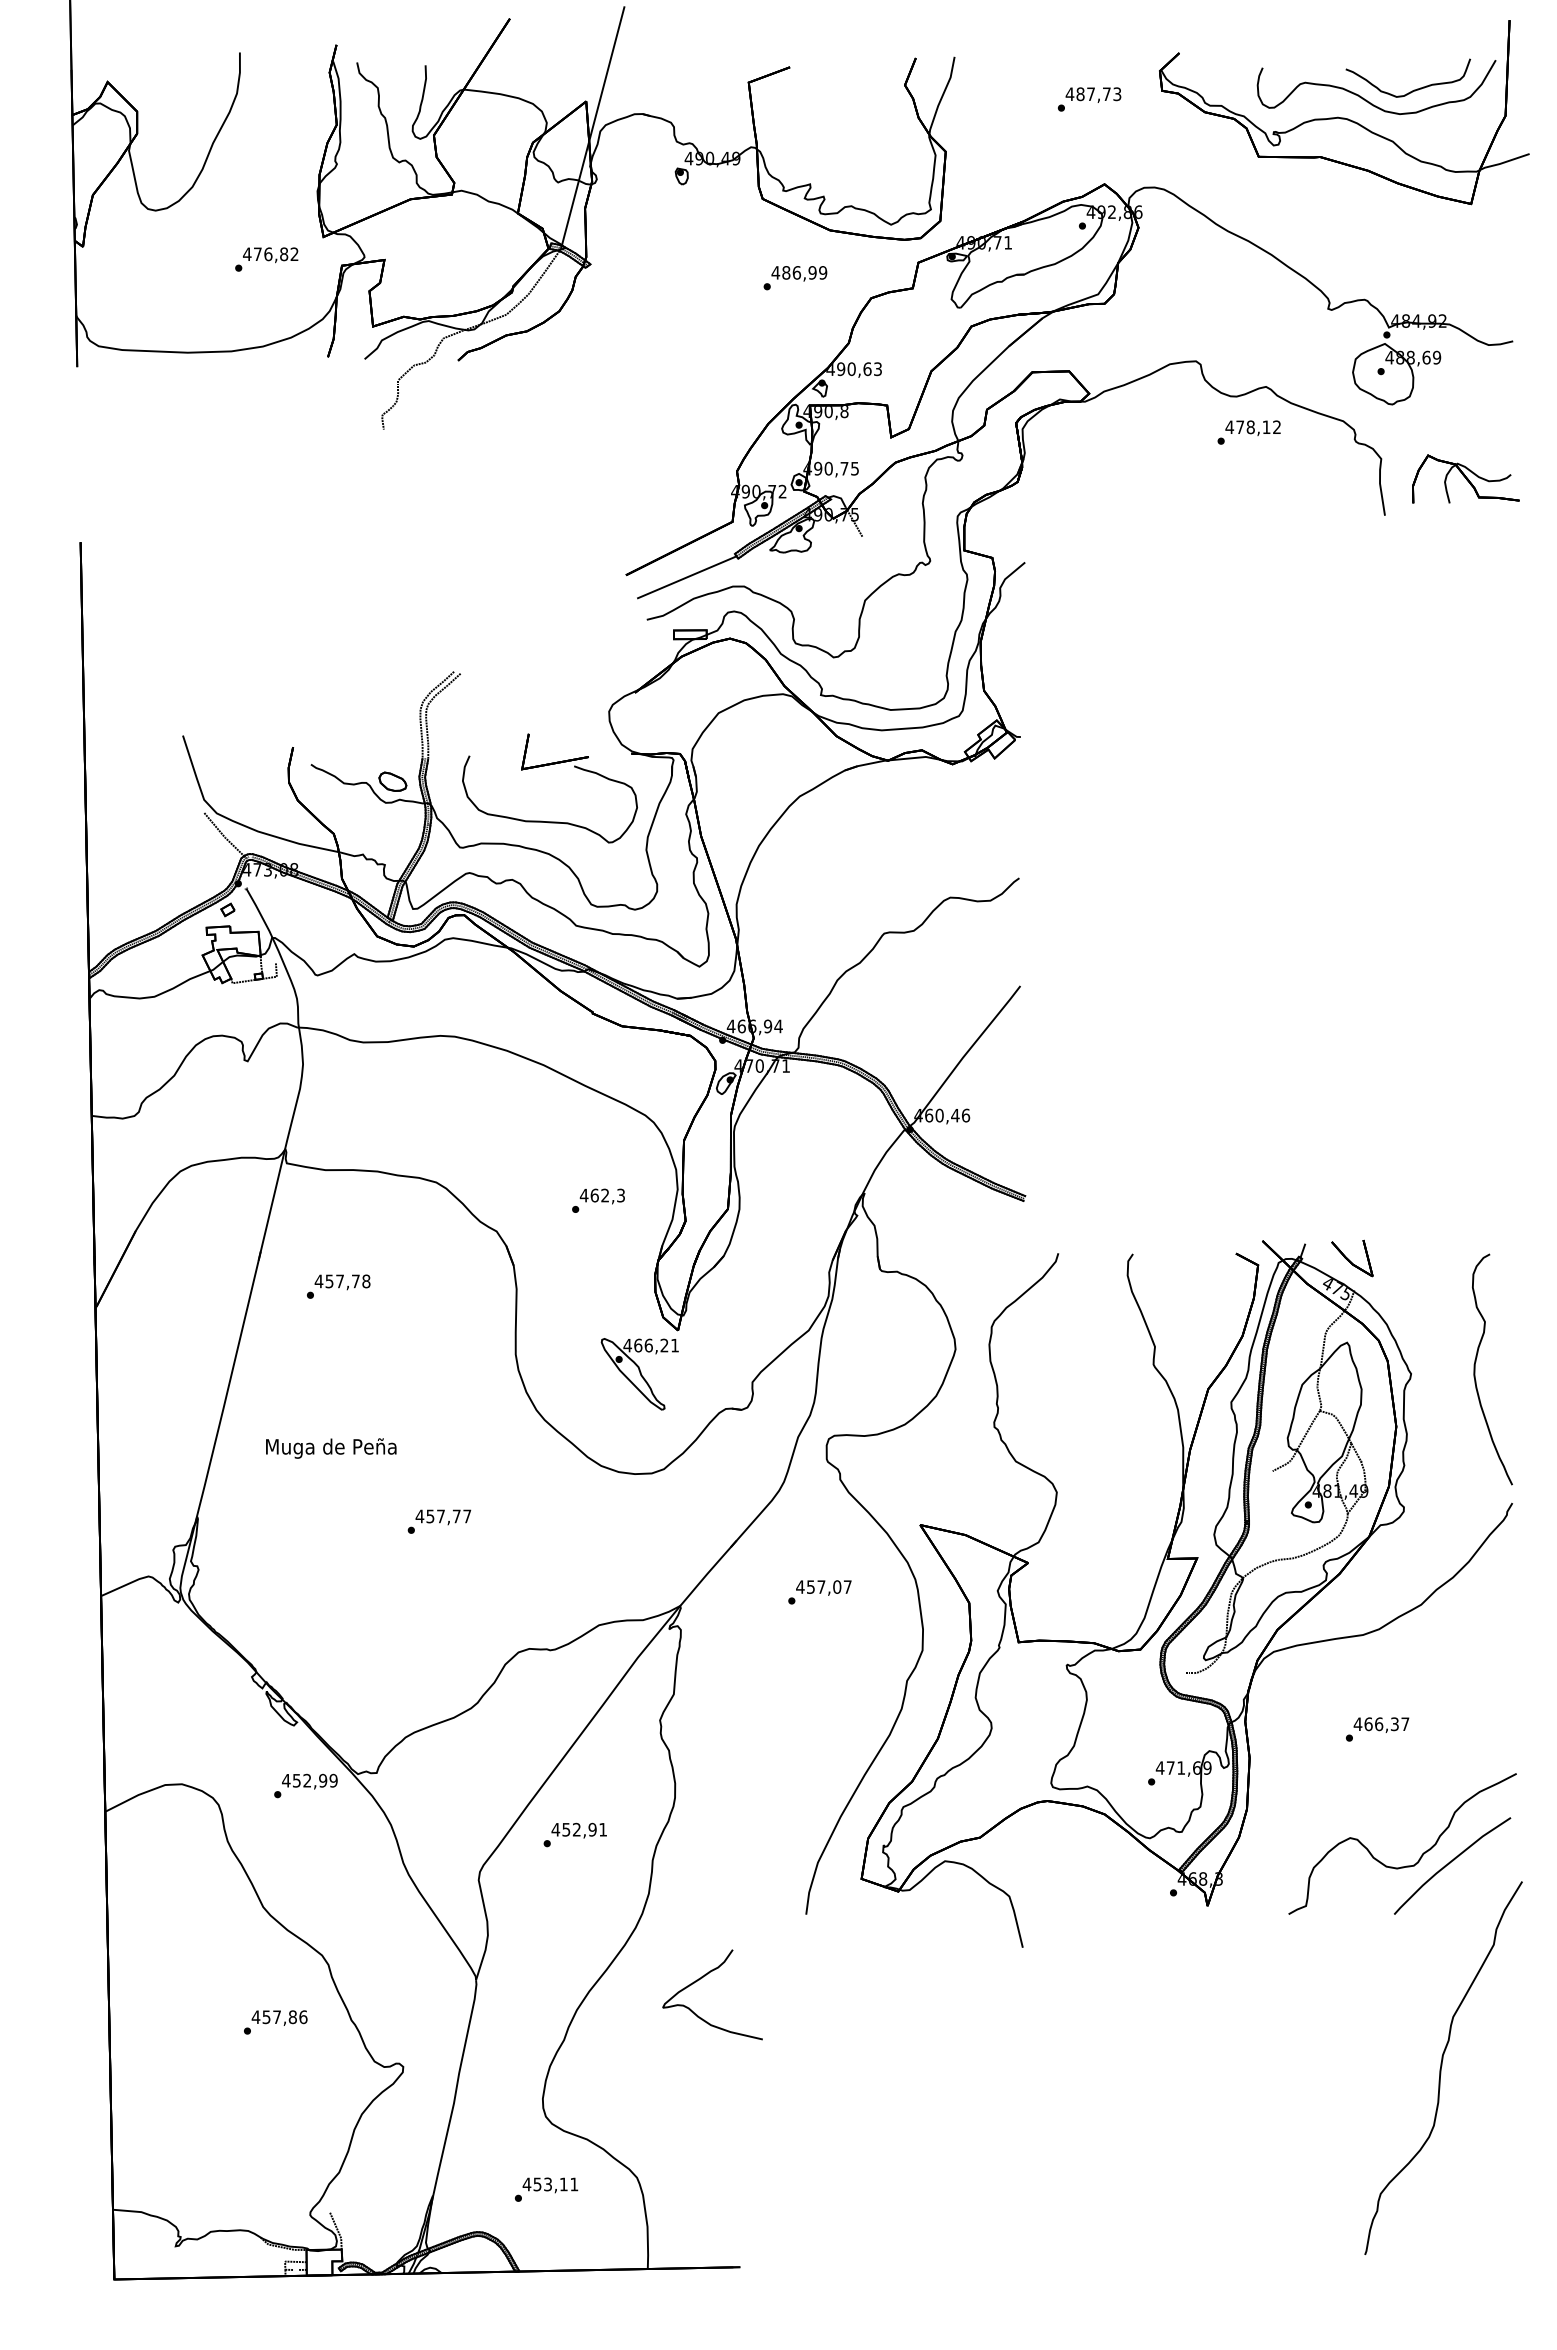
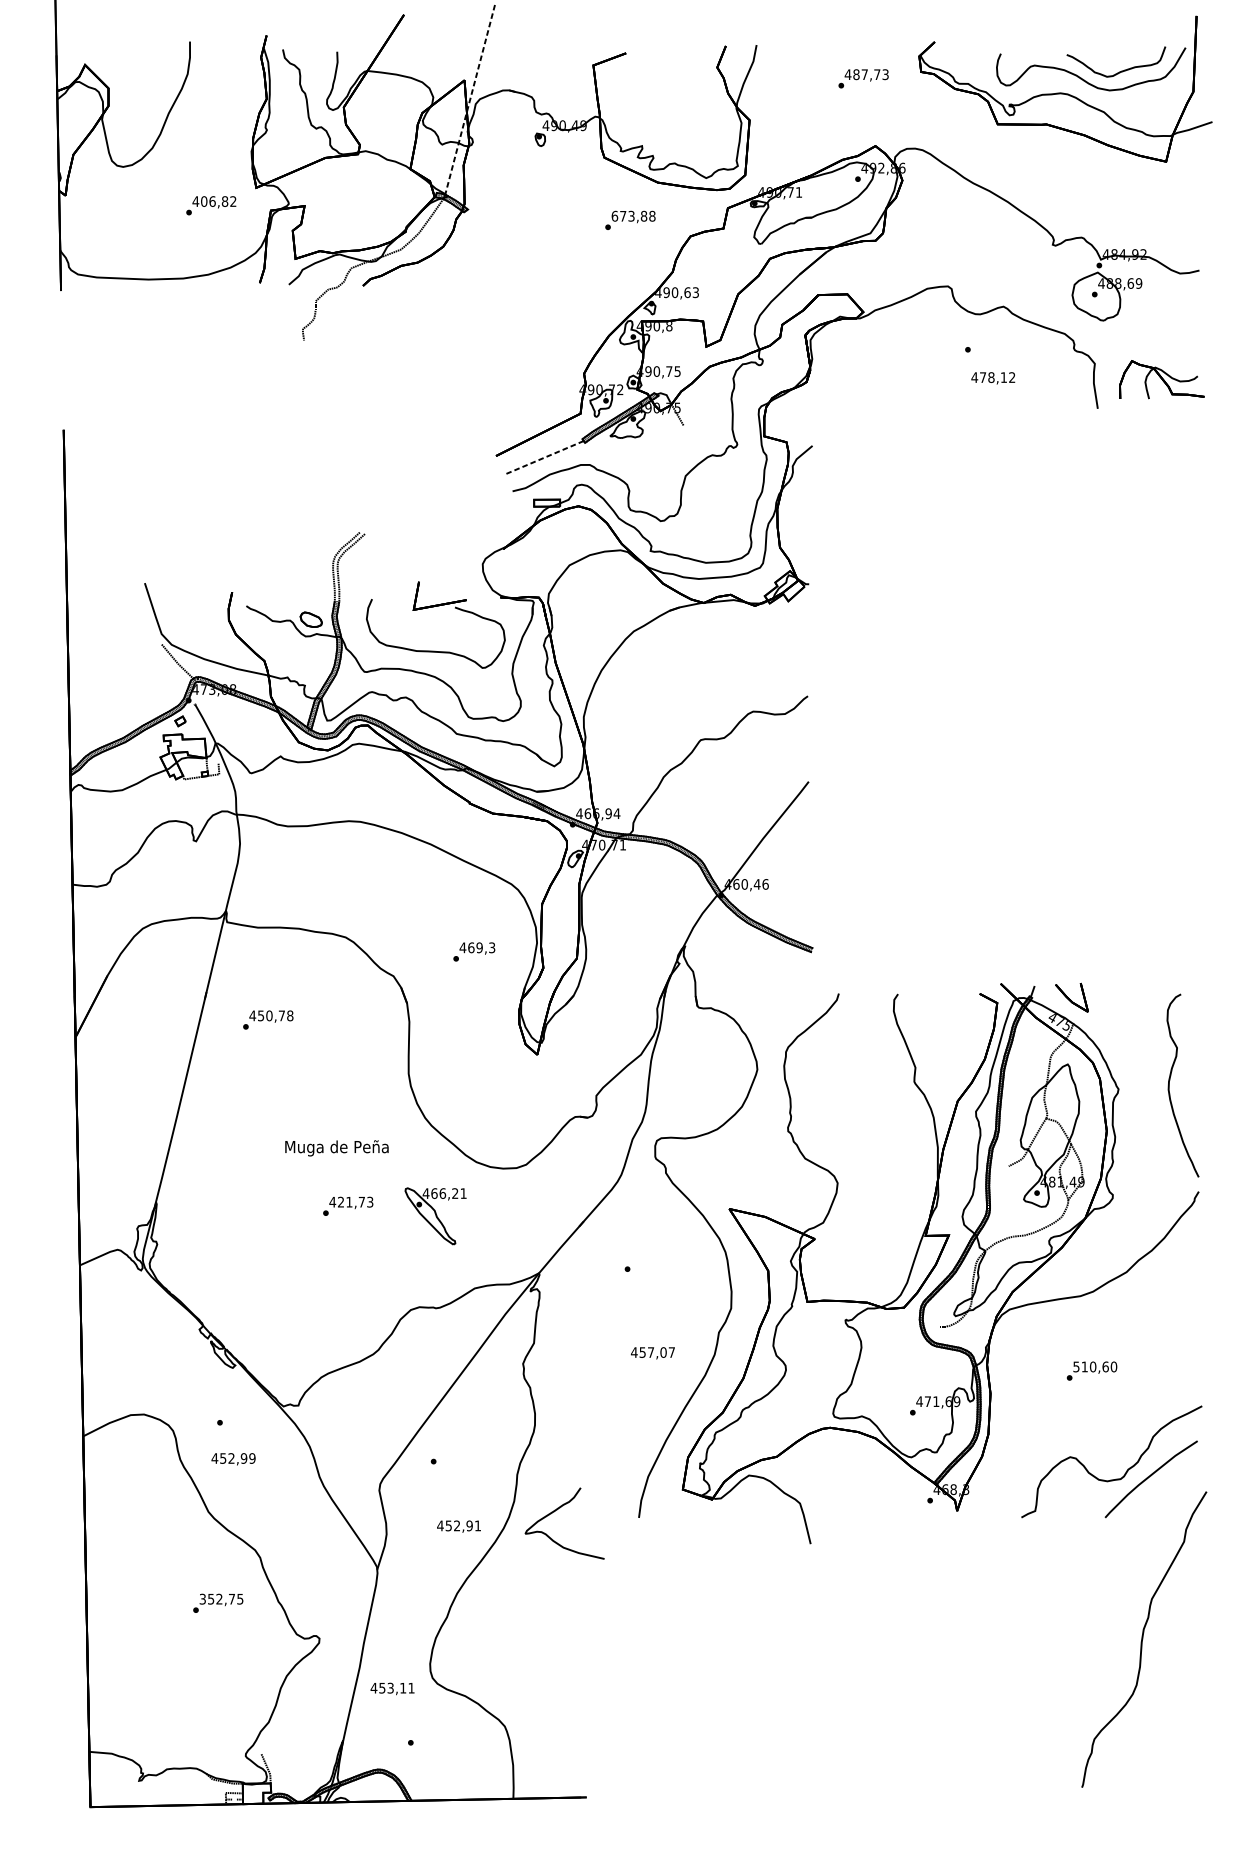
line: (593, 126) -> (470, 100), solid -> dashed
text: (257, 254) -> (203, 201), 476,82 -> 406,82
text: (799, 272) -> (633, 215), 486,99 -> 673,88
text: (1252, 427) -> (992, 377), moved
line: (686, 577) -> (544, 457), solid -> dashed
text: (605, 1195) -> (479, 947), 462,3 -> 469,3
text: (340, 1281) -> (269, 1015), 457,78 -> 450,78
part: (639, 1374) -> (435, 1216), moved
text: (331, 1448) -> (337, 1148), moved
text: (448, 1516) -> (355, 1202), 457,77 -> 421,73
text: (823, 1587) -> (652, 1352), moved
text: (1381, 1724) -> (1095, 1367), 466,37 -> 510,60
text: (309, 1781) -> (233, 1459), moved
text: (578, 1830) -> (458, 1526), moved
curve: (702, 1978) -> (556, 1510), moved
text: (279, 2017) -> (221, 1599), 457,86 -> 352,75
text: (550, 2185) -> (392, 1689), moved

